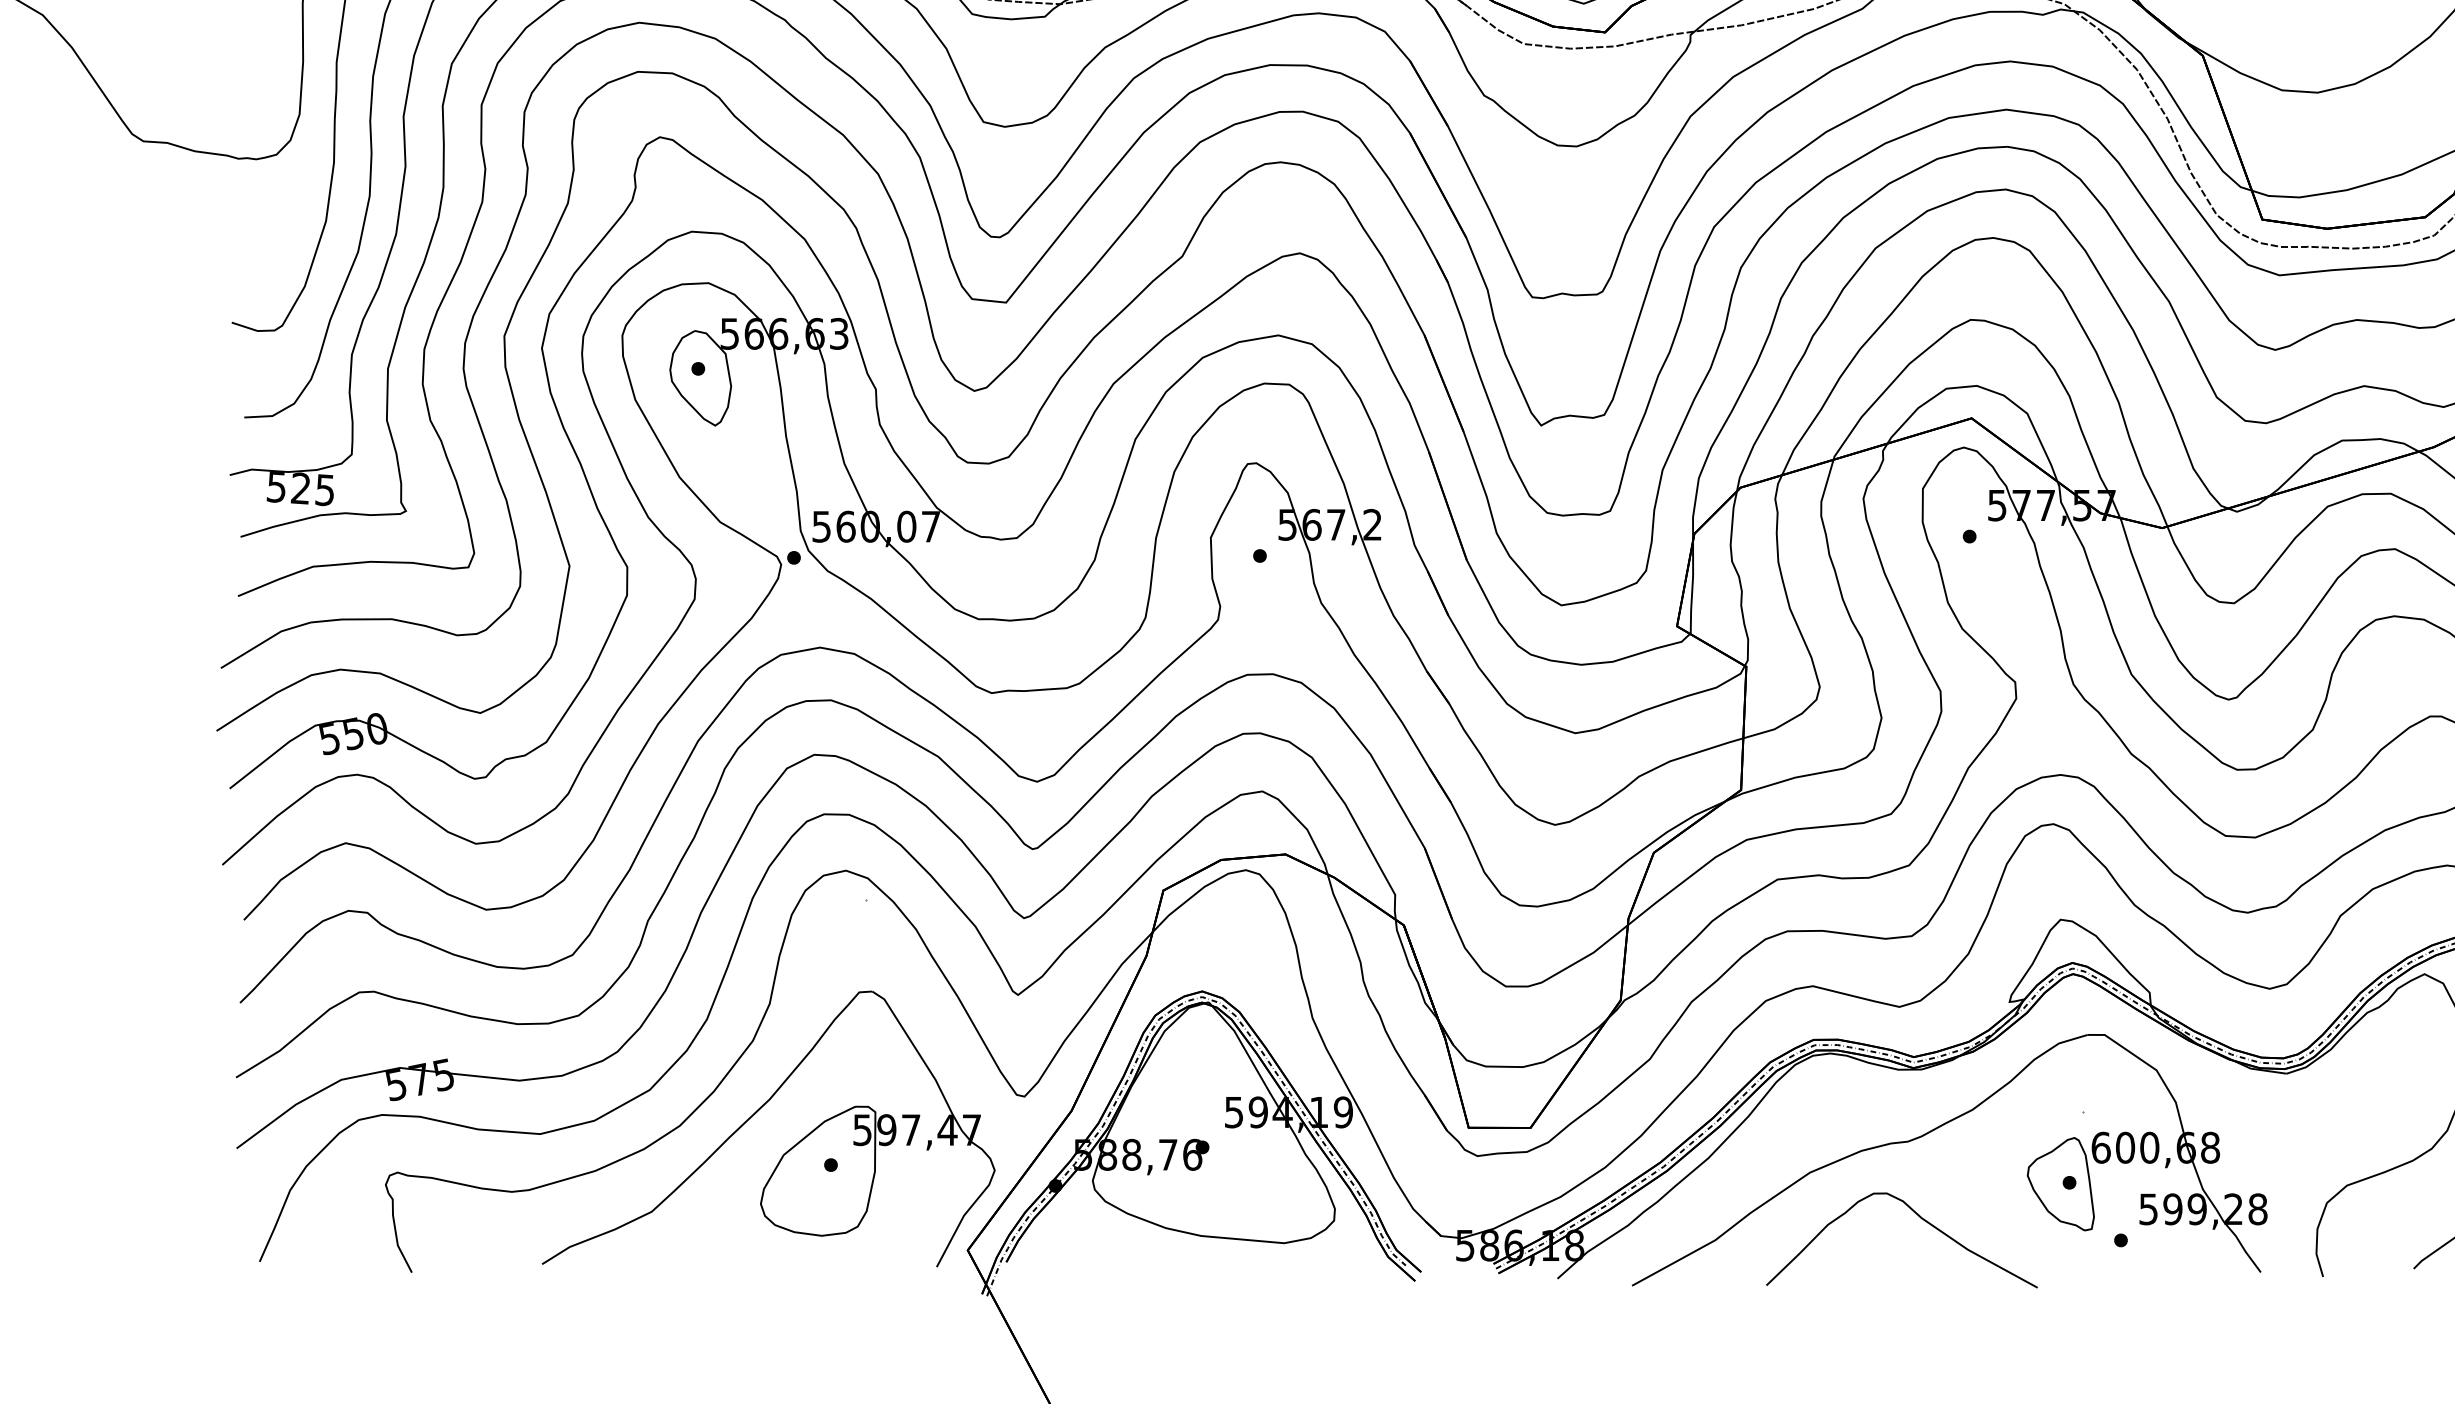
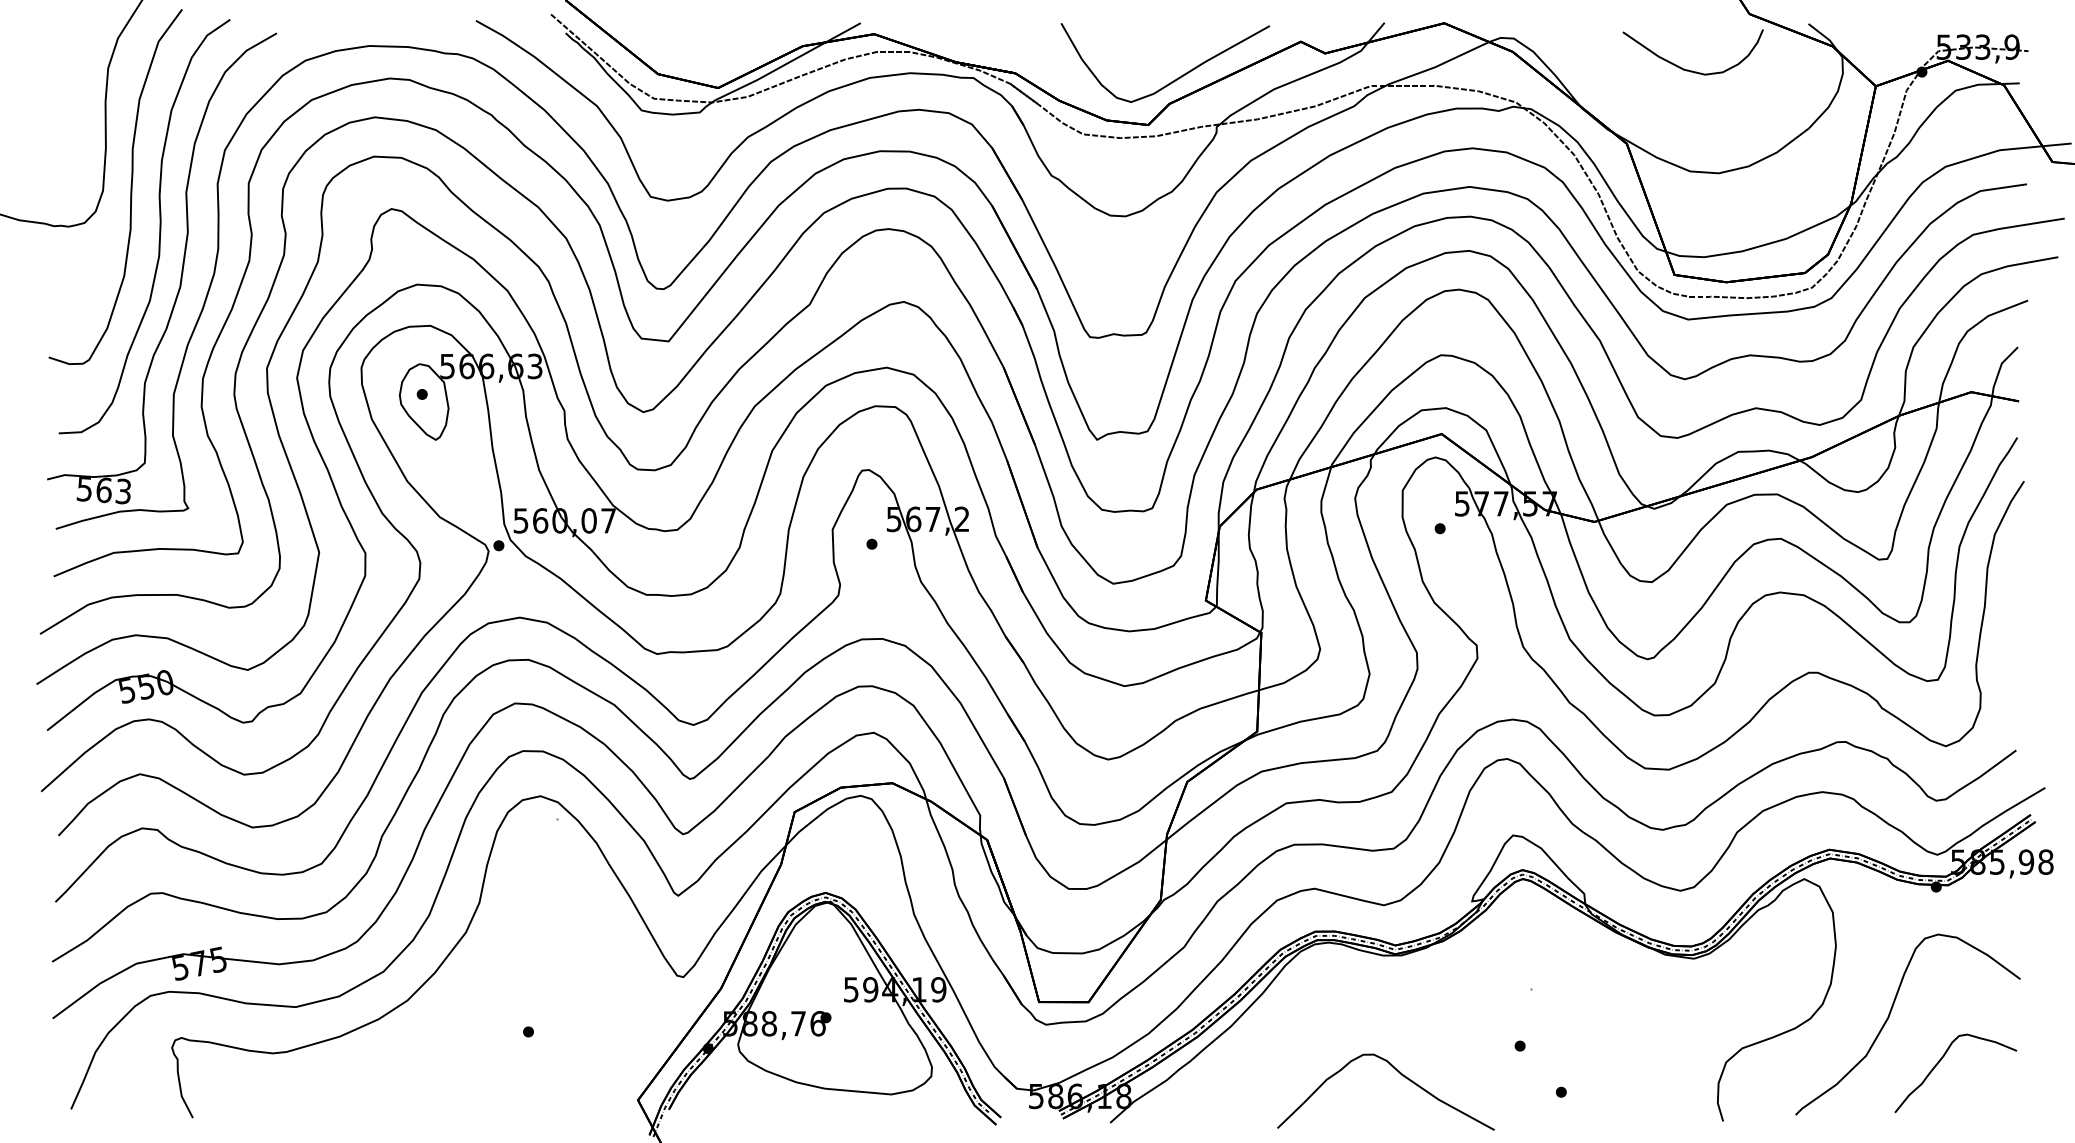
text: (312, 488) -> (113, 490), 525 -> 563
part: (756, 1114) -> (468, 991), removed
part: (1935, 1130) -> (1412, 1004), removed

